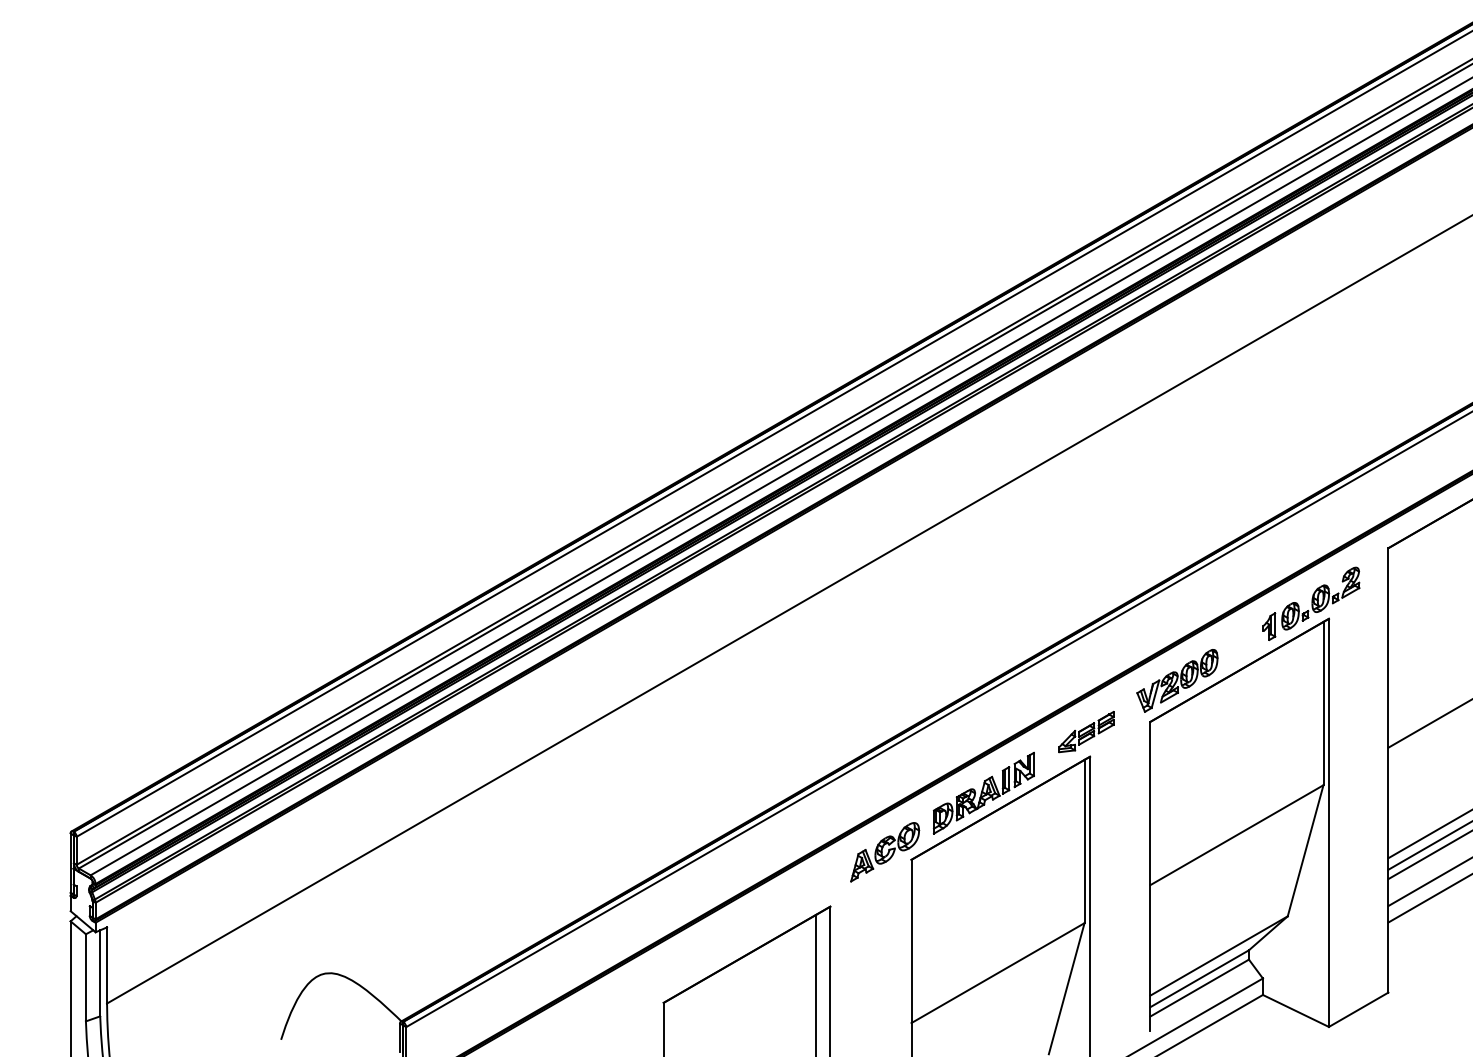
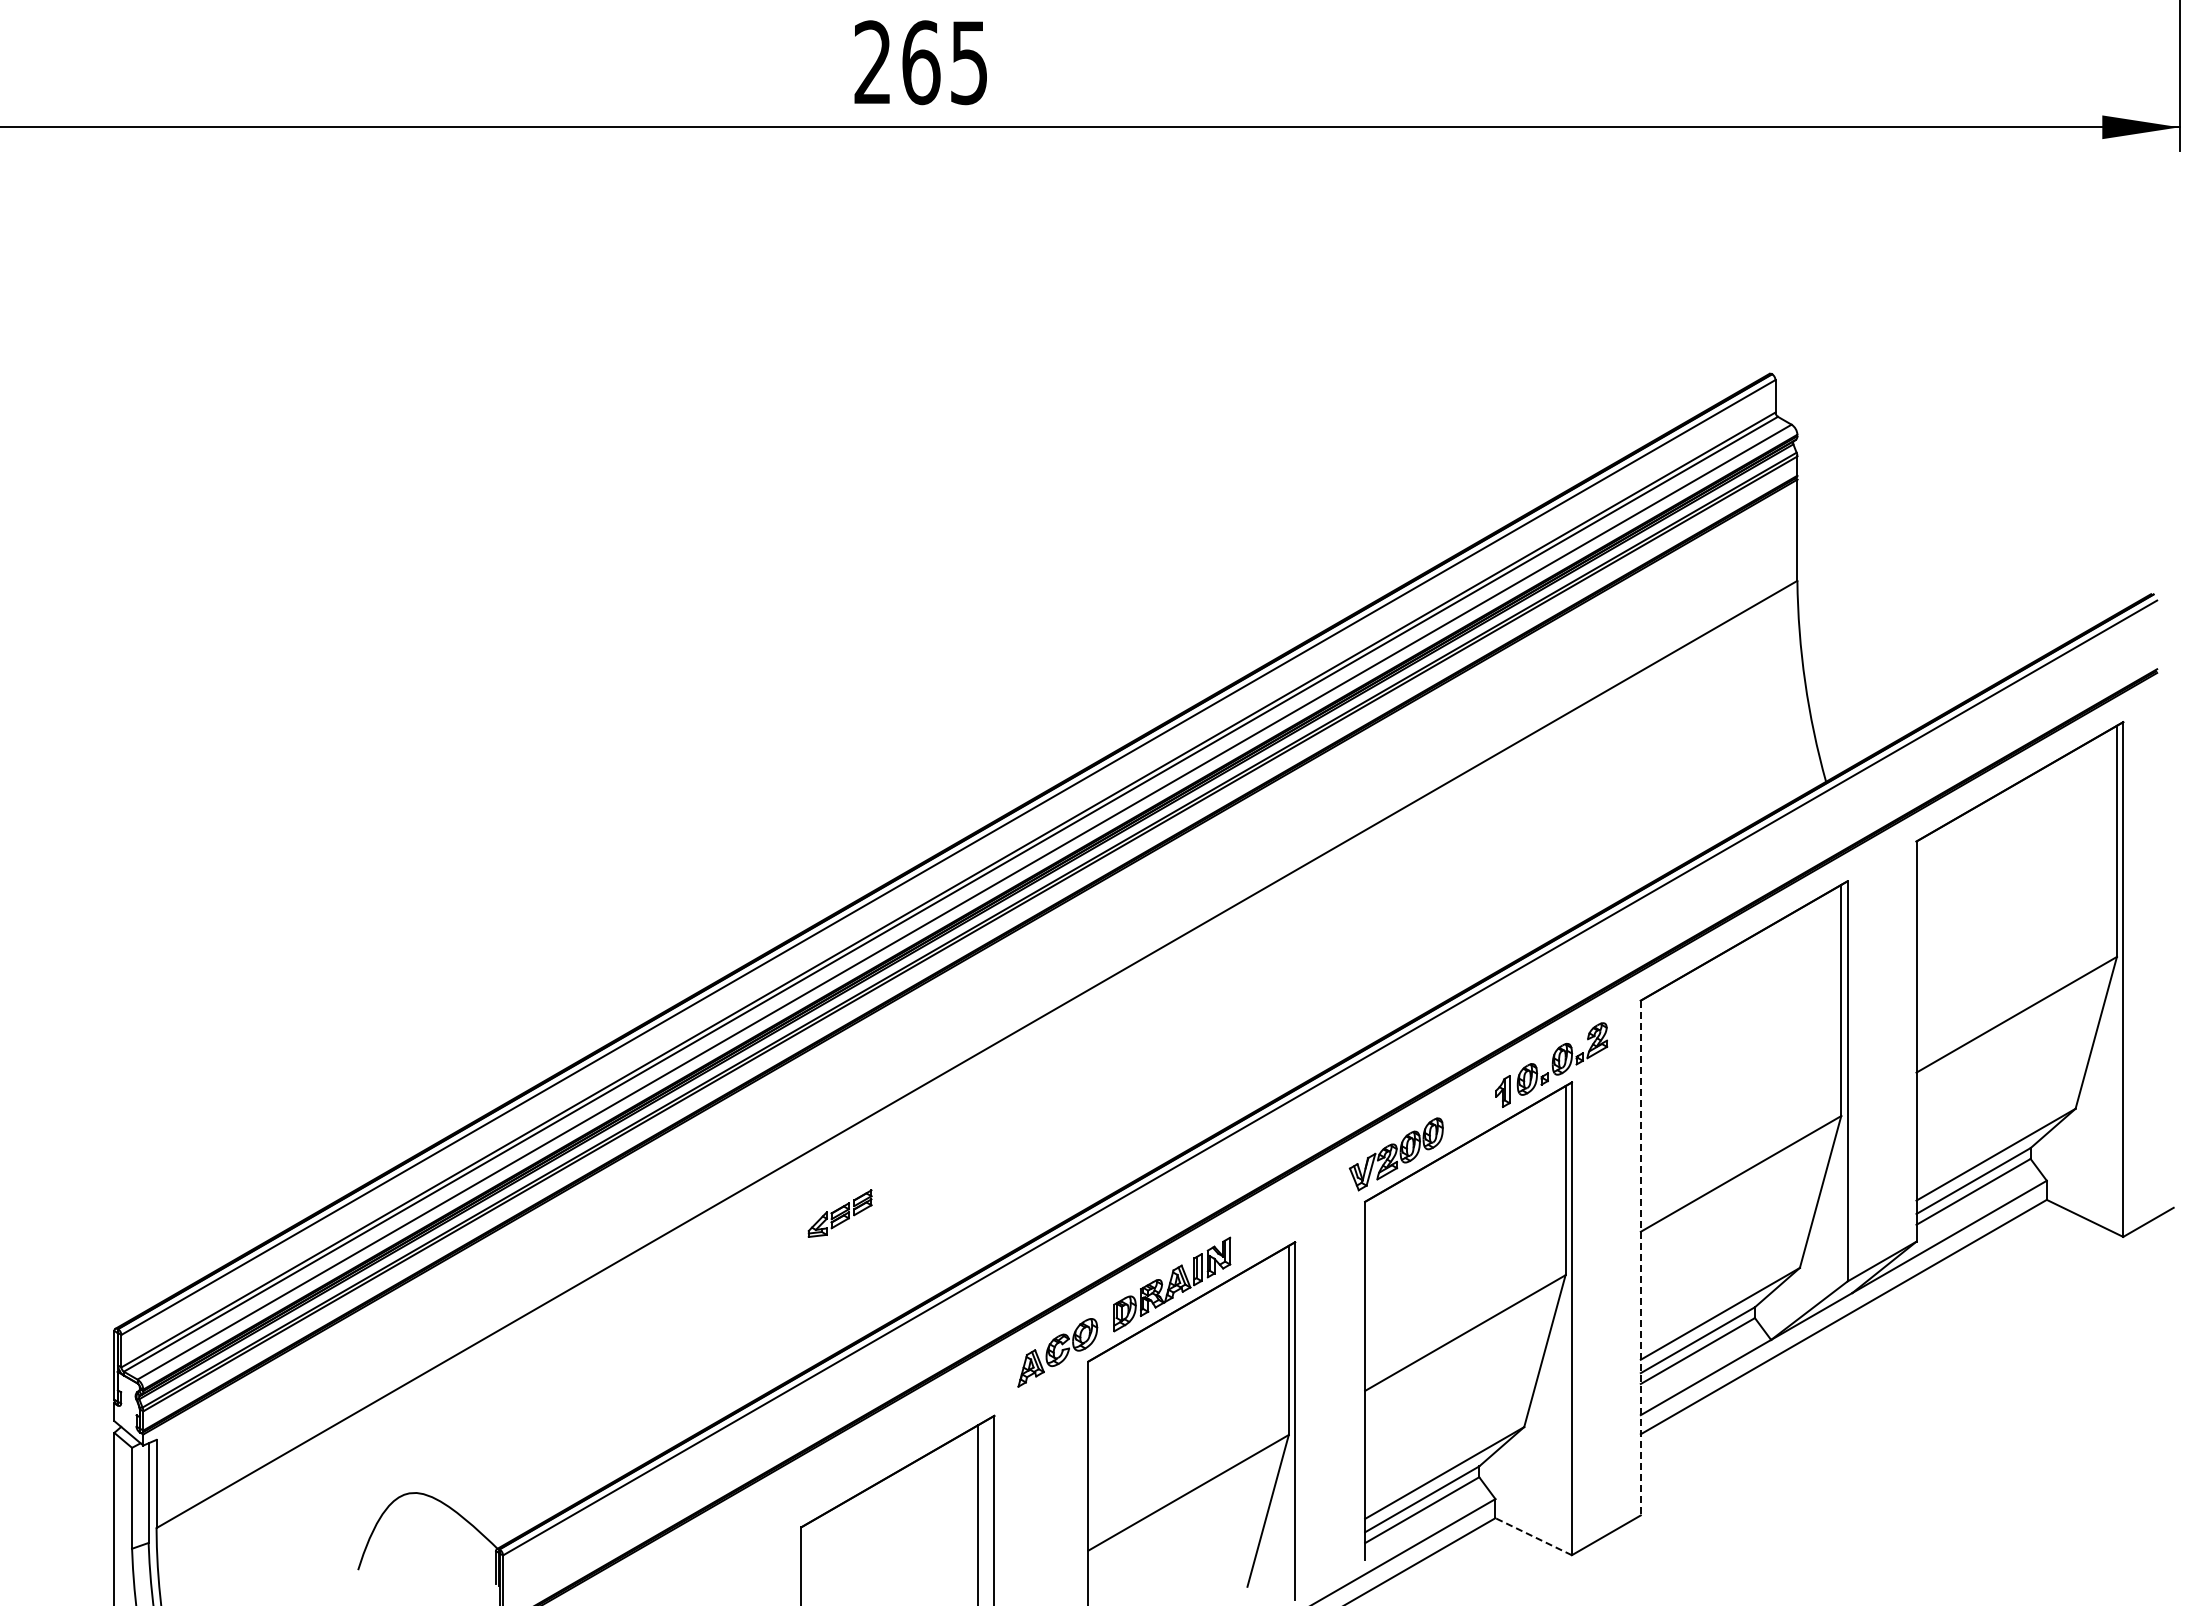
part: (1085, 731) -> (839, 1213), moved
line: (1388, 770) -> (1640, 1258), solid -> dashed
line: (1295, 1010) -> (1533, 1536), solid -> dashed

